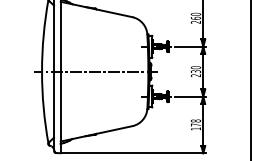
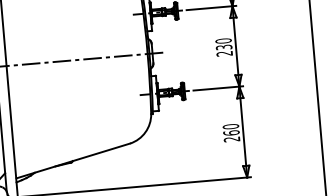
text: (195, 124) -> (230, 132), 178 -> 260

